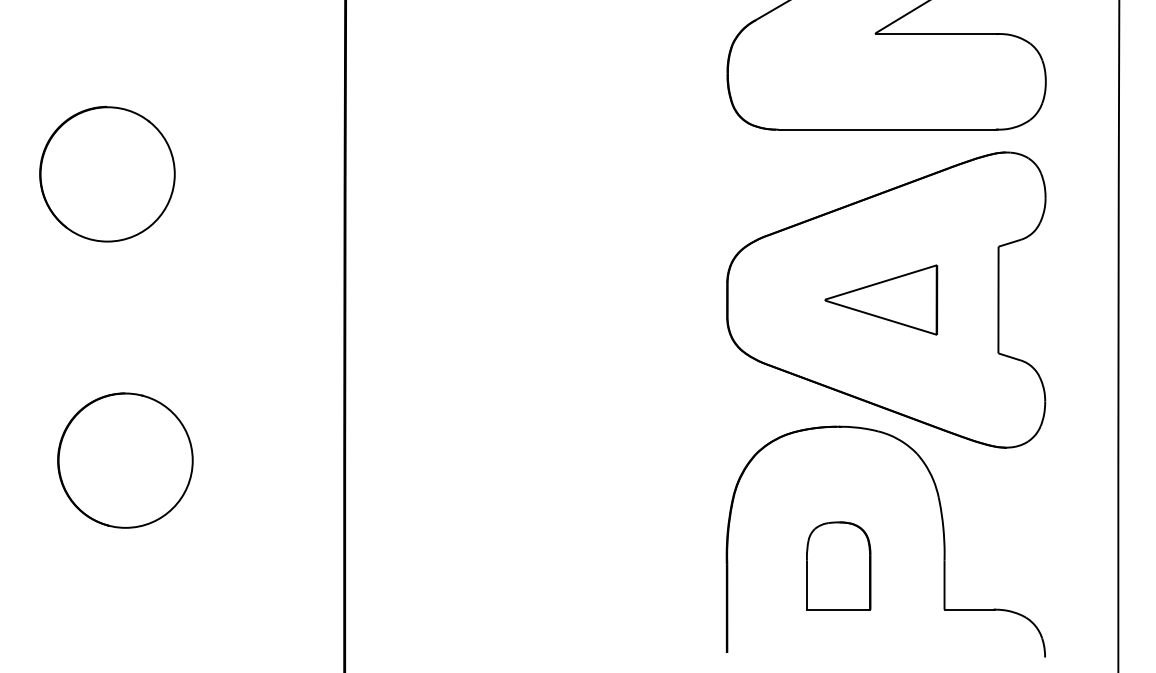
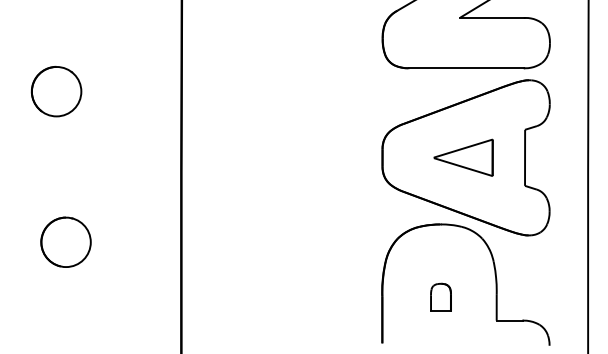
part: (107, 173) -> (56, 91), size x0.7
part: (124, 461) -> (65, 242), size x0.7
part: (837, 565) -> (440, 297), size x0.6

